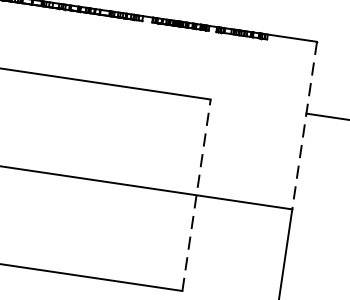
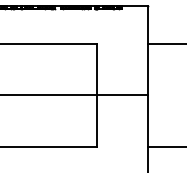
line: (305, 125) -> (148, 50), dashed -> solid
line: (195, 195) -> (96, 95), dashed -> solid

